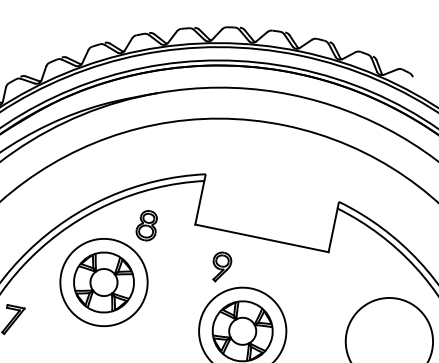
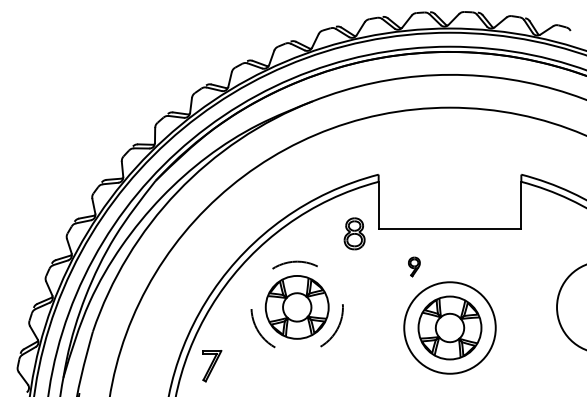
part: (147, 225) -> (354, 233), moved
part: (221, 266) -> (414, 266), size x0.6
circle: (104, 282) -> (297, 307), solid -> dashed

